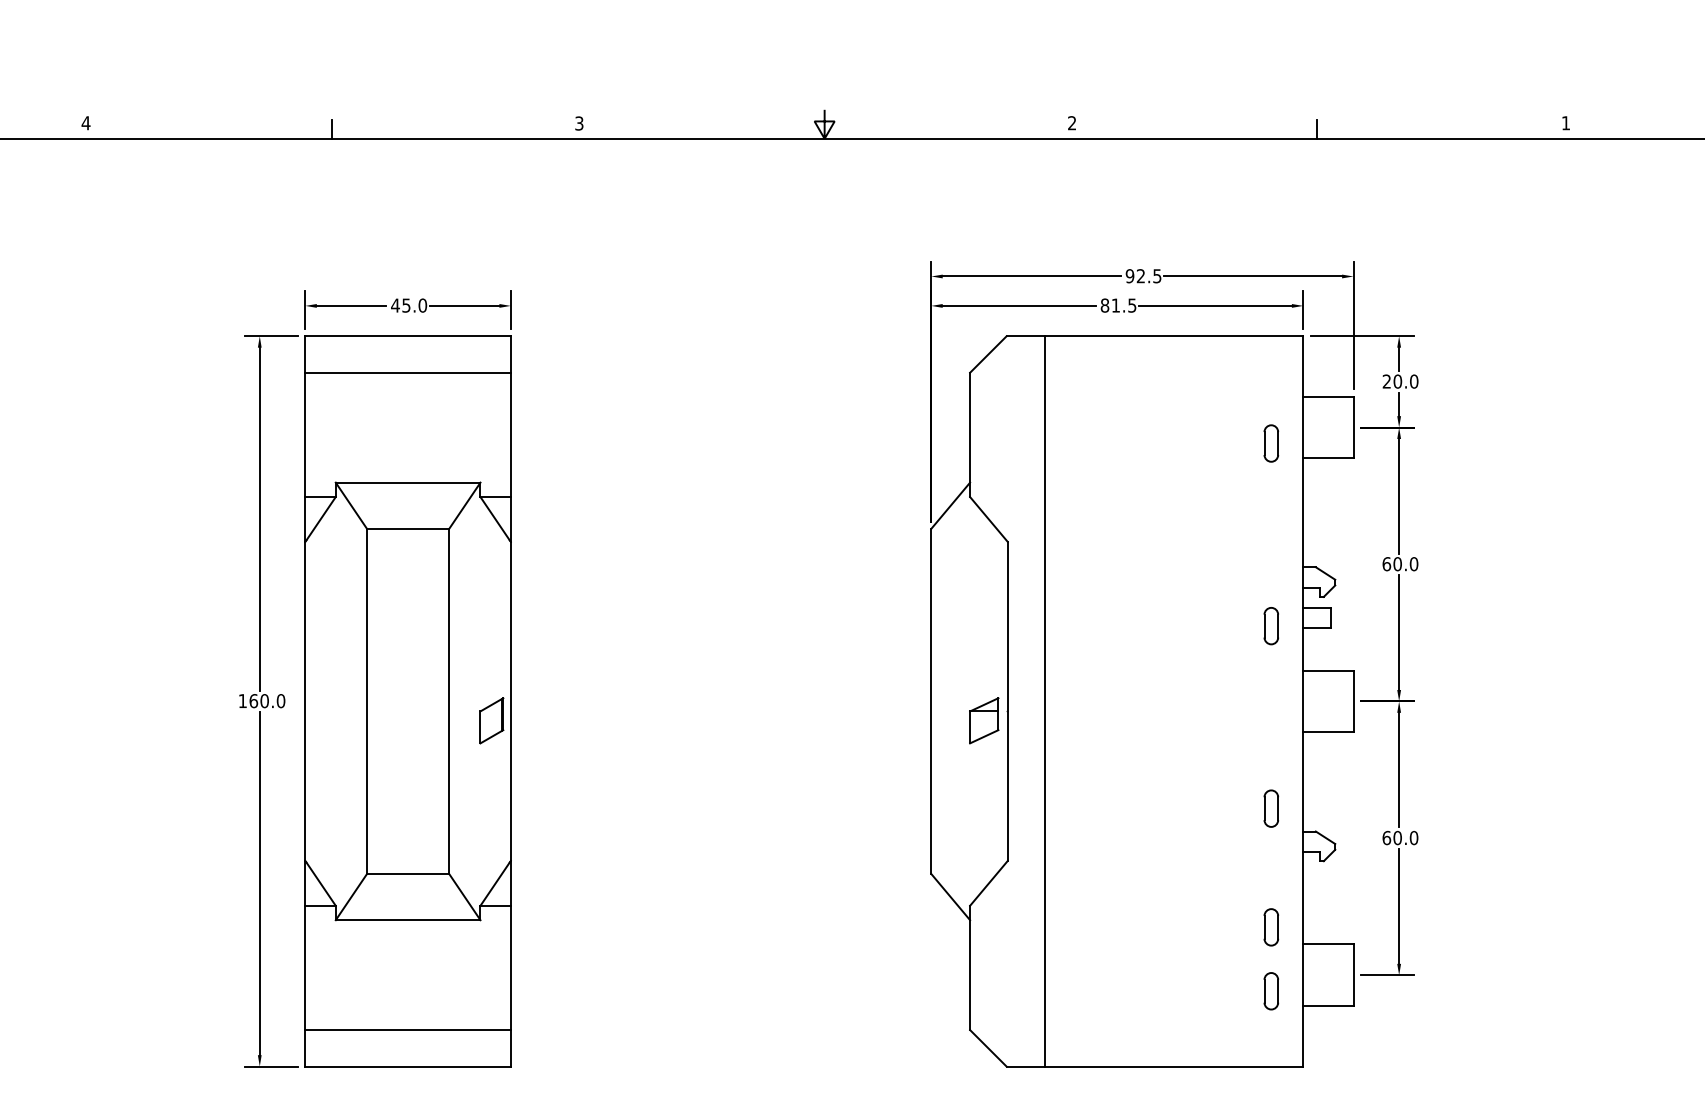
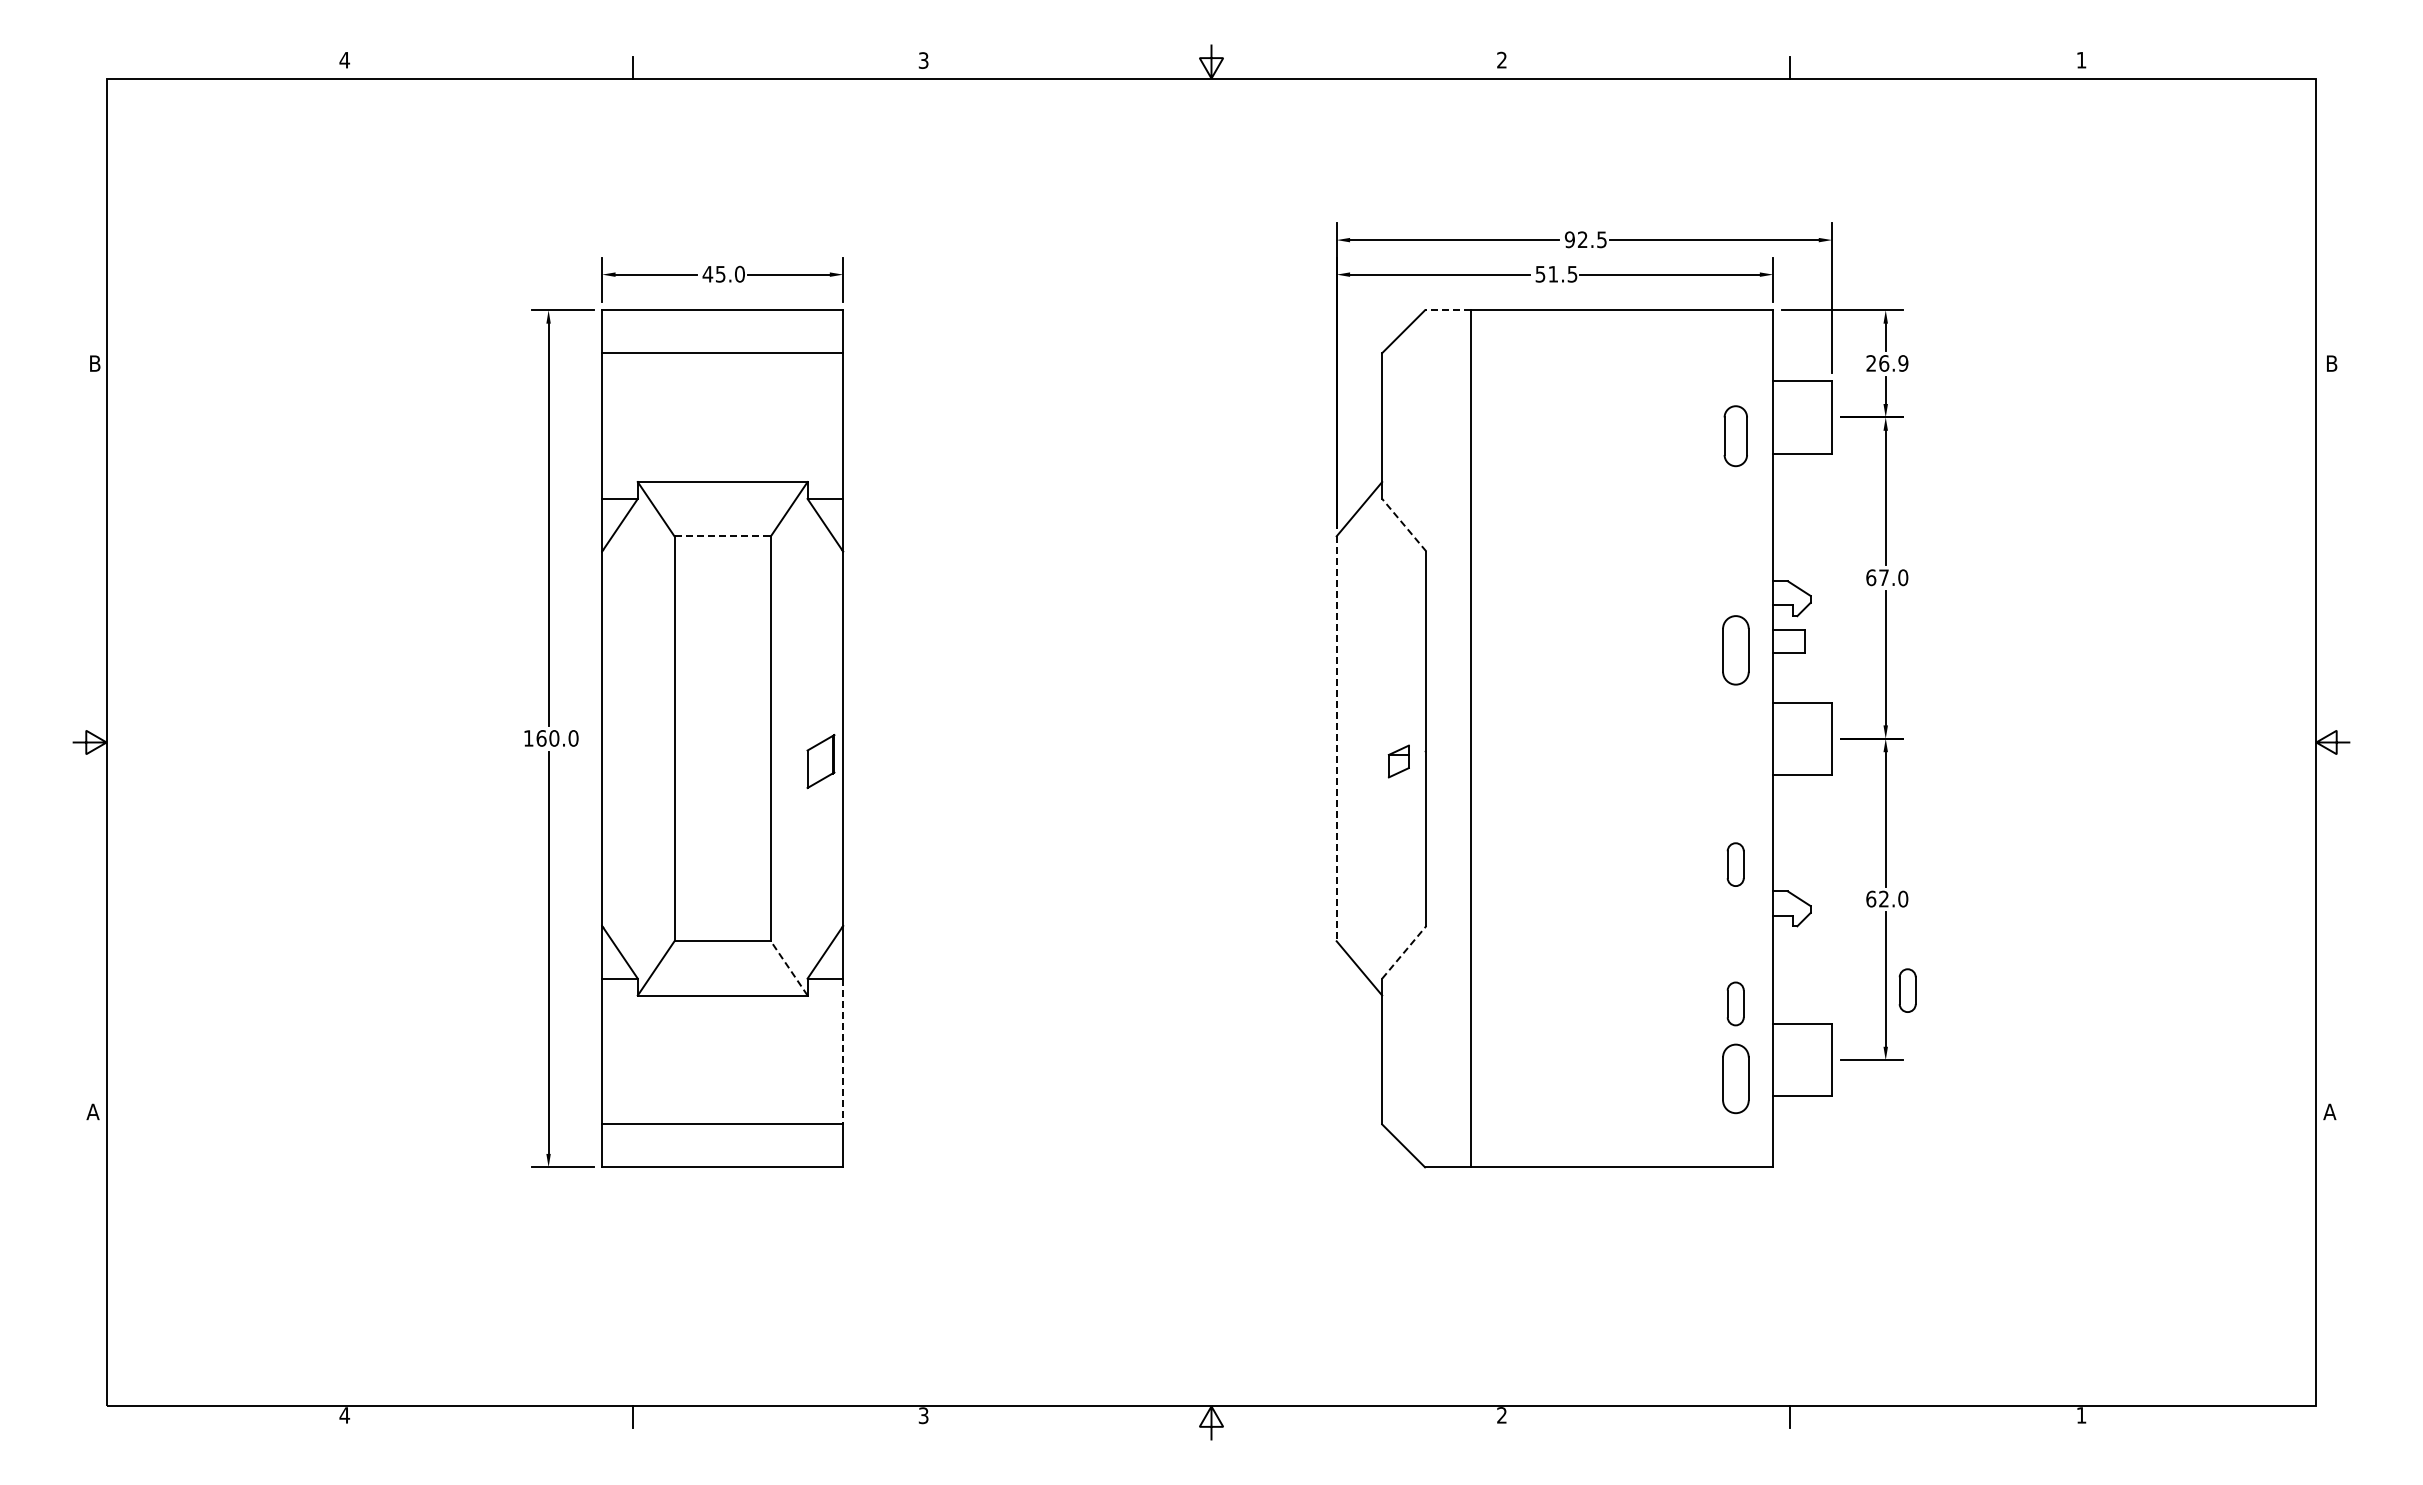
text: (1104, 304) -> (1540, 273), 81.5 -> 51.5
line: (1025, 336) -> (1447, 310), solid -> dashed
text: (1405, 381) -> (1893, 363), 20.0 -> 26.9
part: (1271, 442) -> (1735, 435), size x1.4
line: (988, 518) -> (1403, 524), solid -> dashed
line: (408, 529) -> (723, 536), solid -> dashed
text: (1398, 563) -> (1884, 577), 60.0 -> 67.0
part: (1271, 626) -> (1735, 650), size x1.6
line: (931, 702) -> (1336, 739), solid -> dashed
part: (983, 720) -> (1398, 761), size x0.6
text: (1398, 837) -> (1884, 898), 60.0 -> 62.0
line: (989, 882) -> (1404, 951), solid -> dashed
line: (465, 897) -> (789, 968), solid -> dashed
part: (1417, 915) -> (1907, 990), added
line: (511, 967) -> (843, 1051), solid -> dashed
part: (1271, 990) -> (1735, 1078), size x1.6

